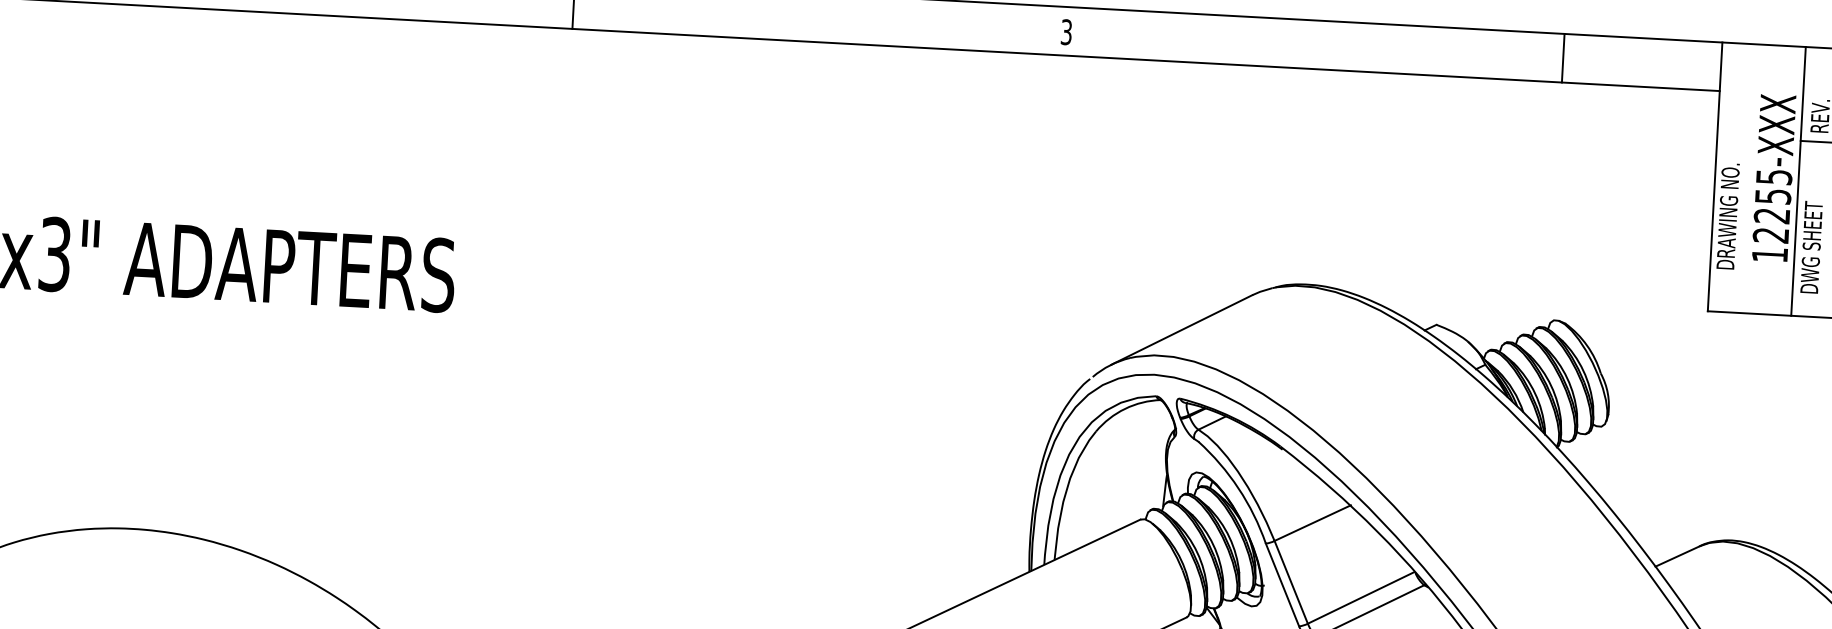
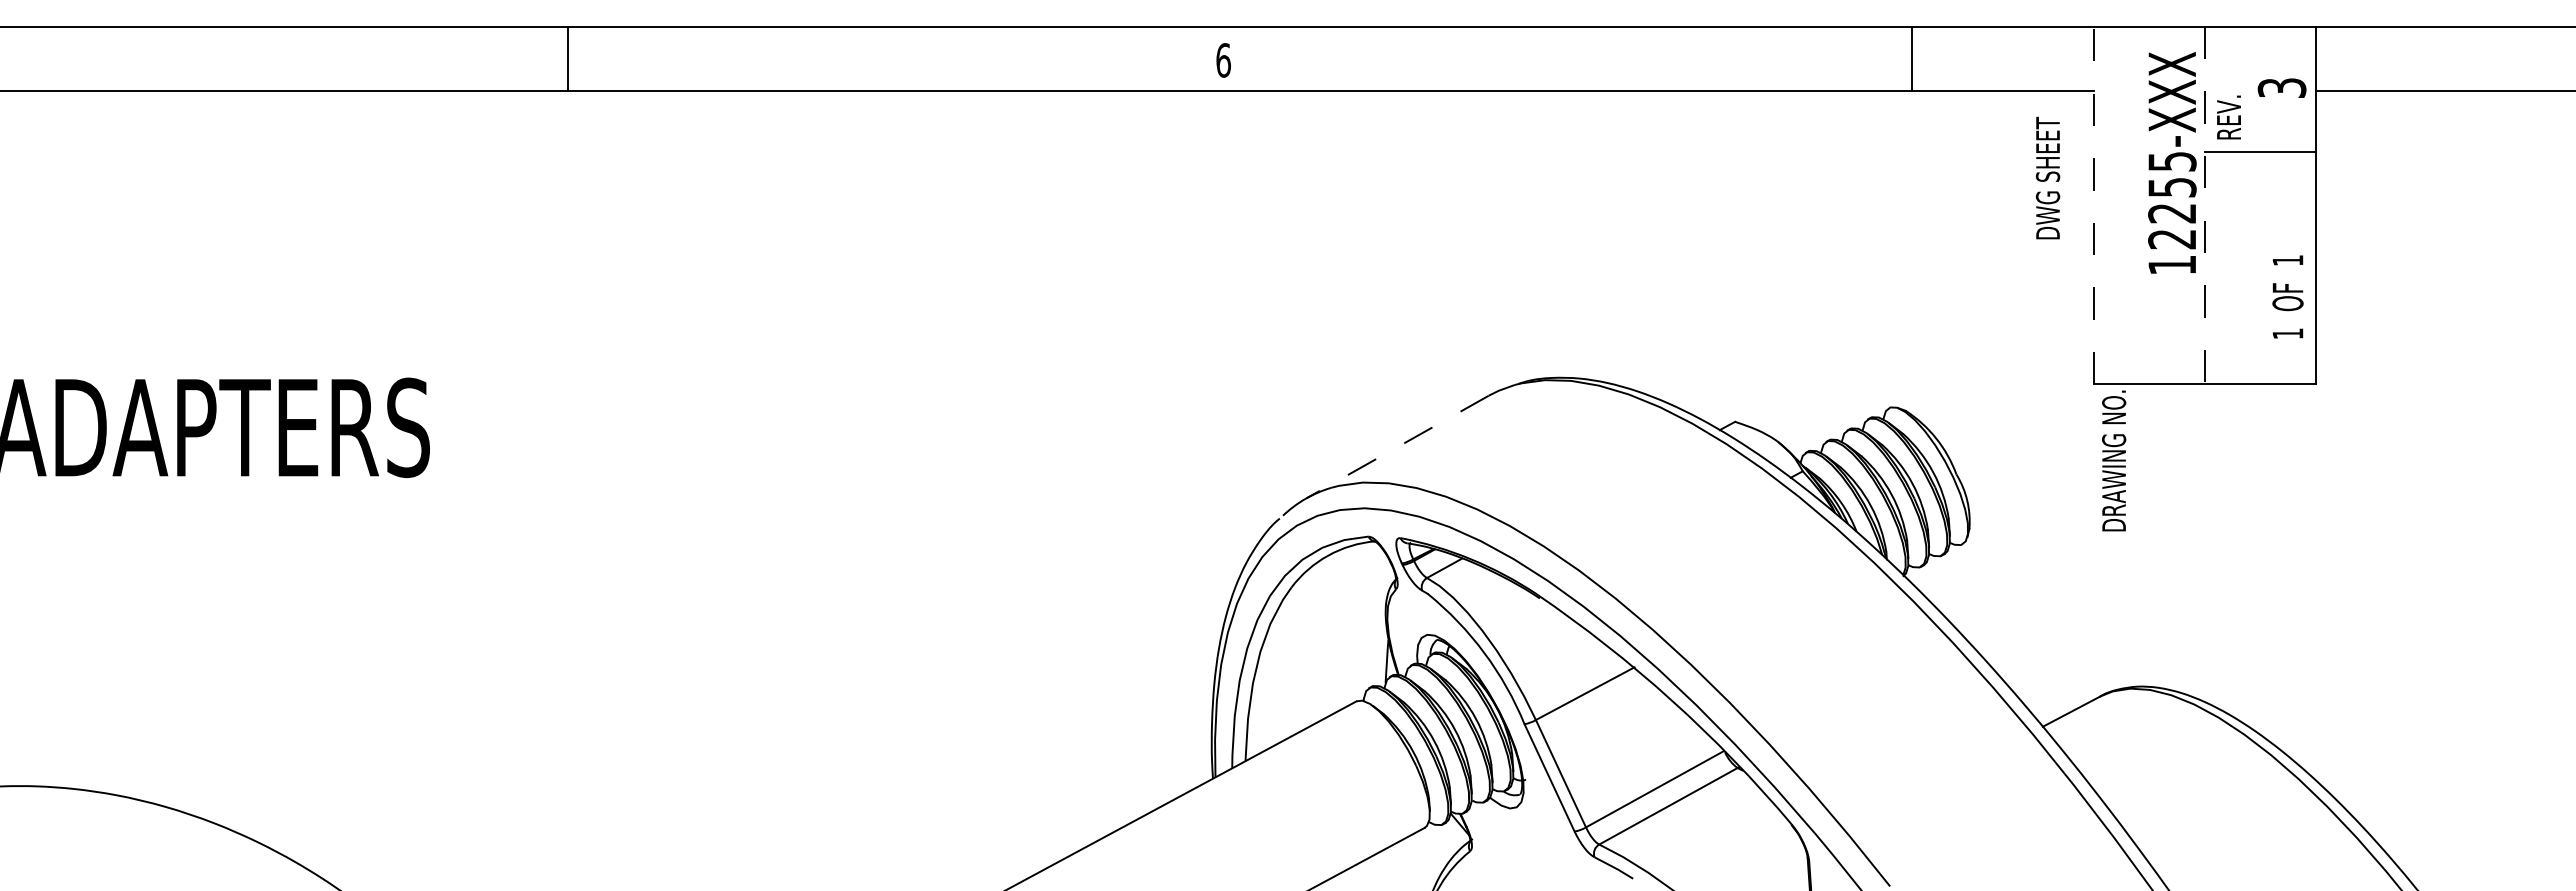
text: (1066, 32) -> (1223, 60), 3 -> 6
line: (1563, 57) -> (1912, 58), moved
line: (1714, 176) -> (2093, 205), solid -> dashed
text: (1774, 177) -> (2172, 162), moved
line: (1798, 181) -> (2204, 205), solid -> dashed
text: (1728, 215) -> (2114, 460), moved
text: (1811, 246) -> (2047, 177), moved
line: (1181, 330) -> (1397, 447), solid -> dashed

